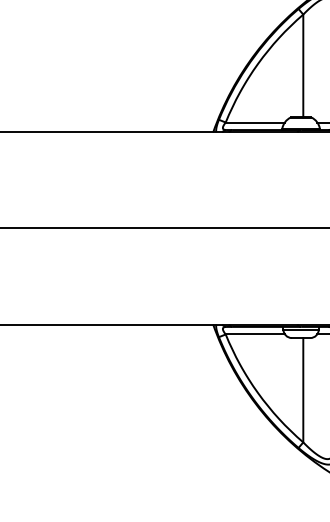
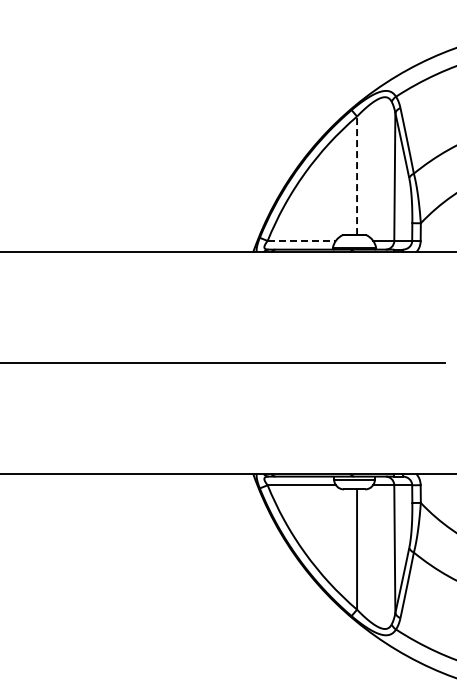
line: (303, 65) -> (357, 175), solid -> dashed
line: (255, 122) -> (302, 240), solid -> dashed

